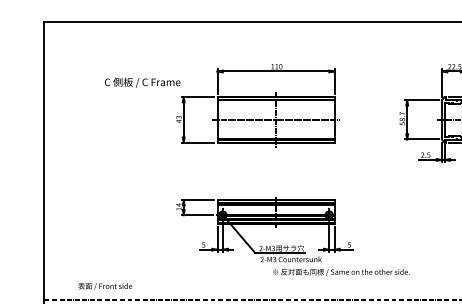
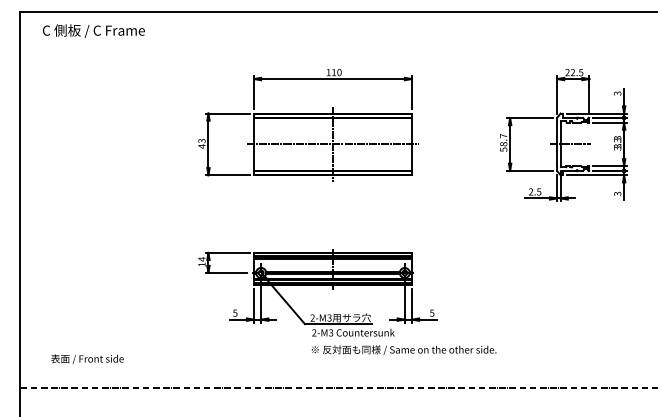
text: (142, 82) -> (93, 30), moved
text: (340, 272) -> (403, 350), moved
text: (105, 286) -> (87, 359), moved

